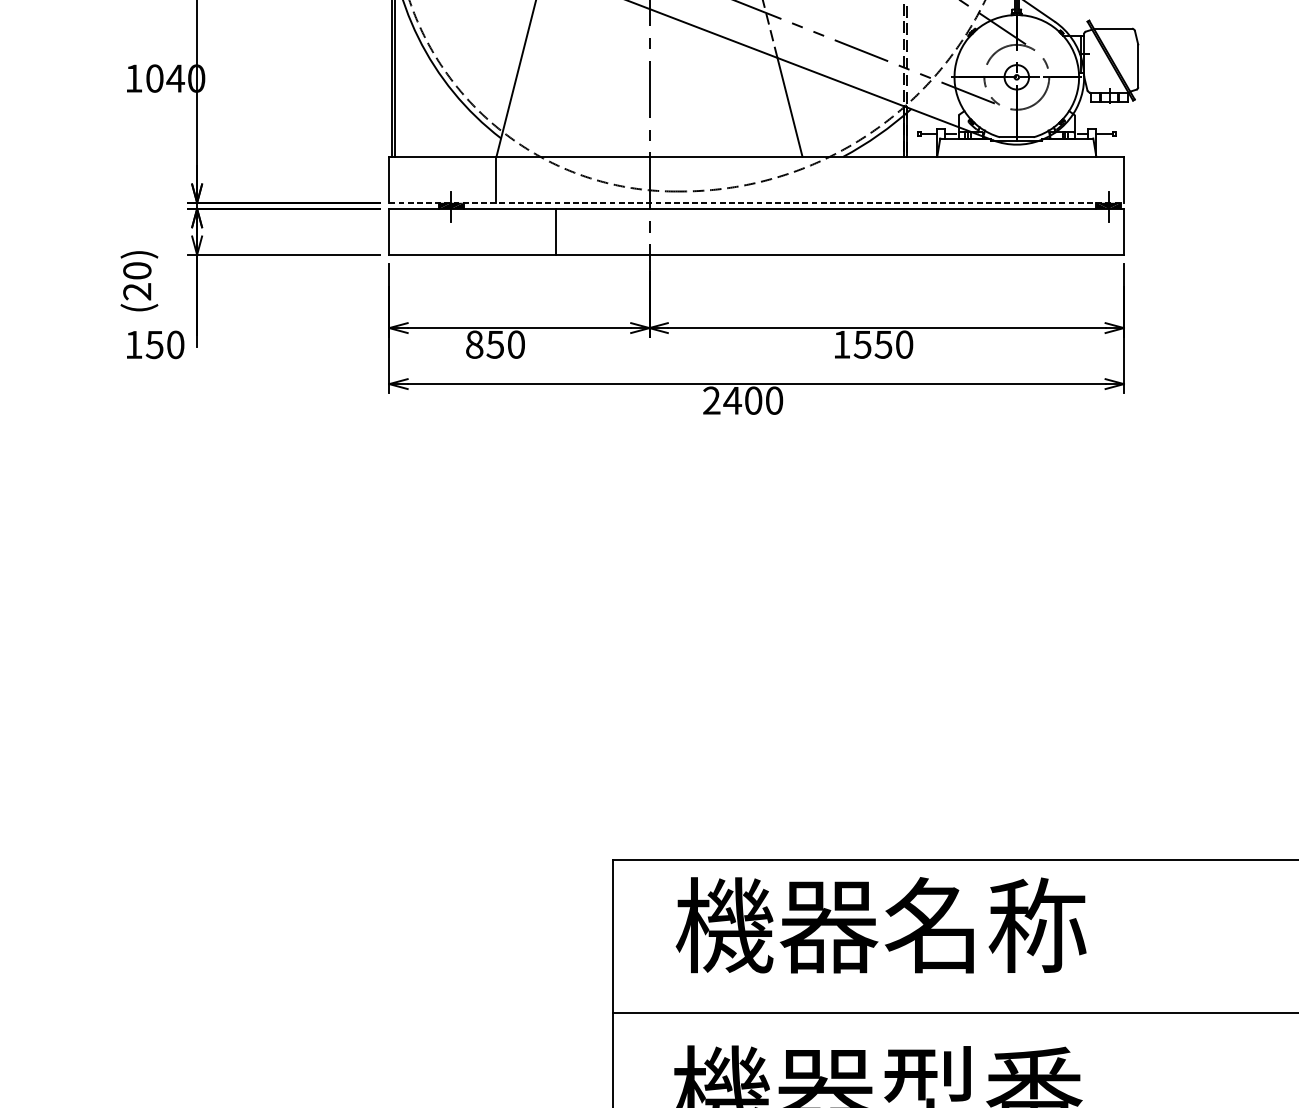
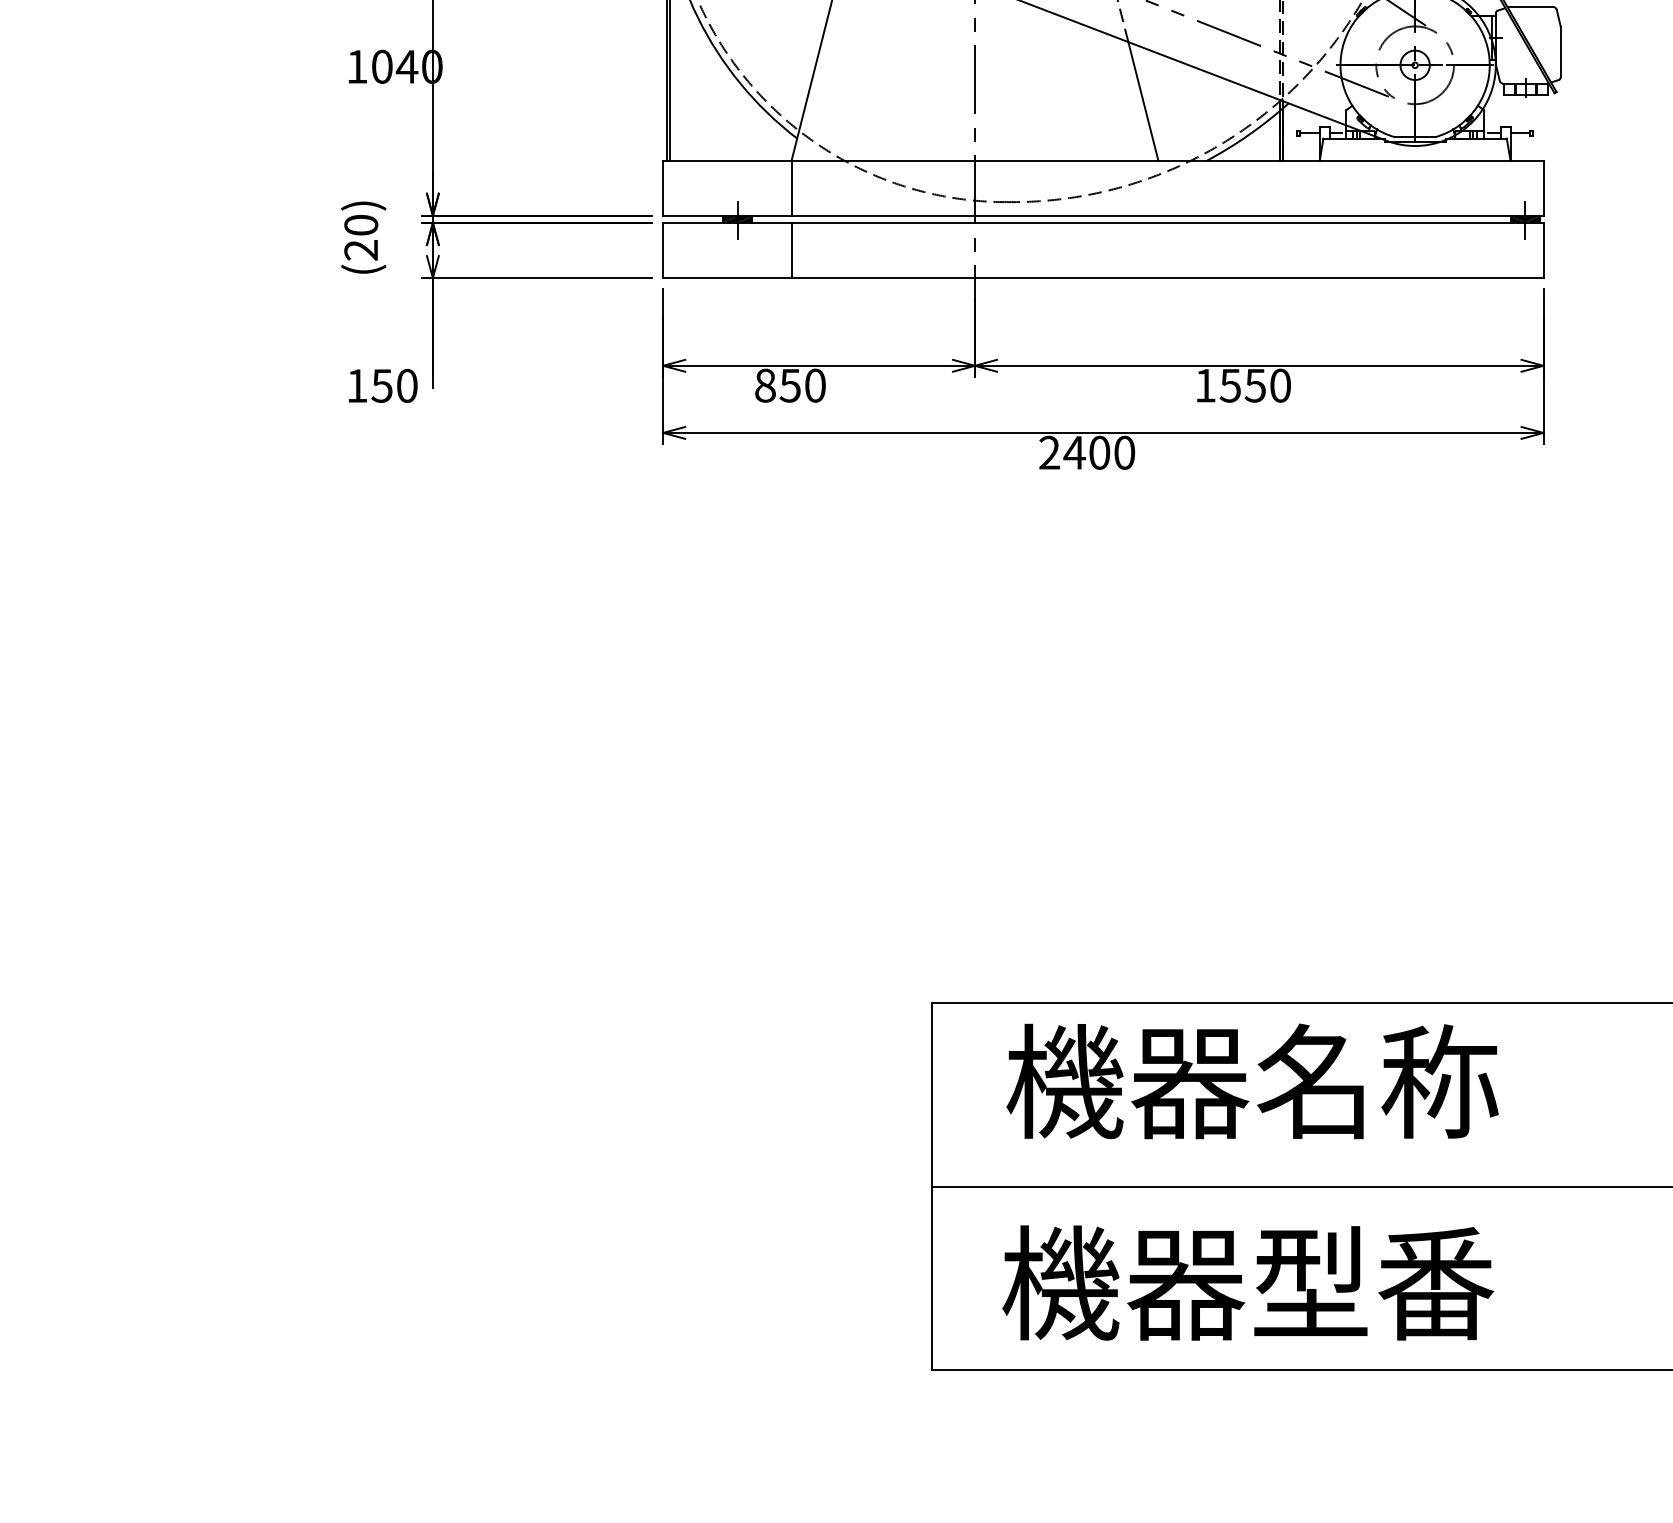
line: (756, 202) -> (1103, 215), dashed -> solid
line: (555, 231) -> (791, 250), moved
text: (139, 281) -> (363, 237), moved

